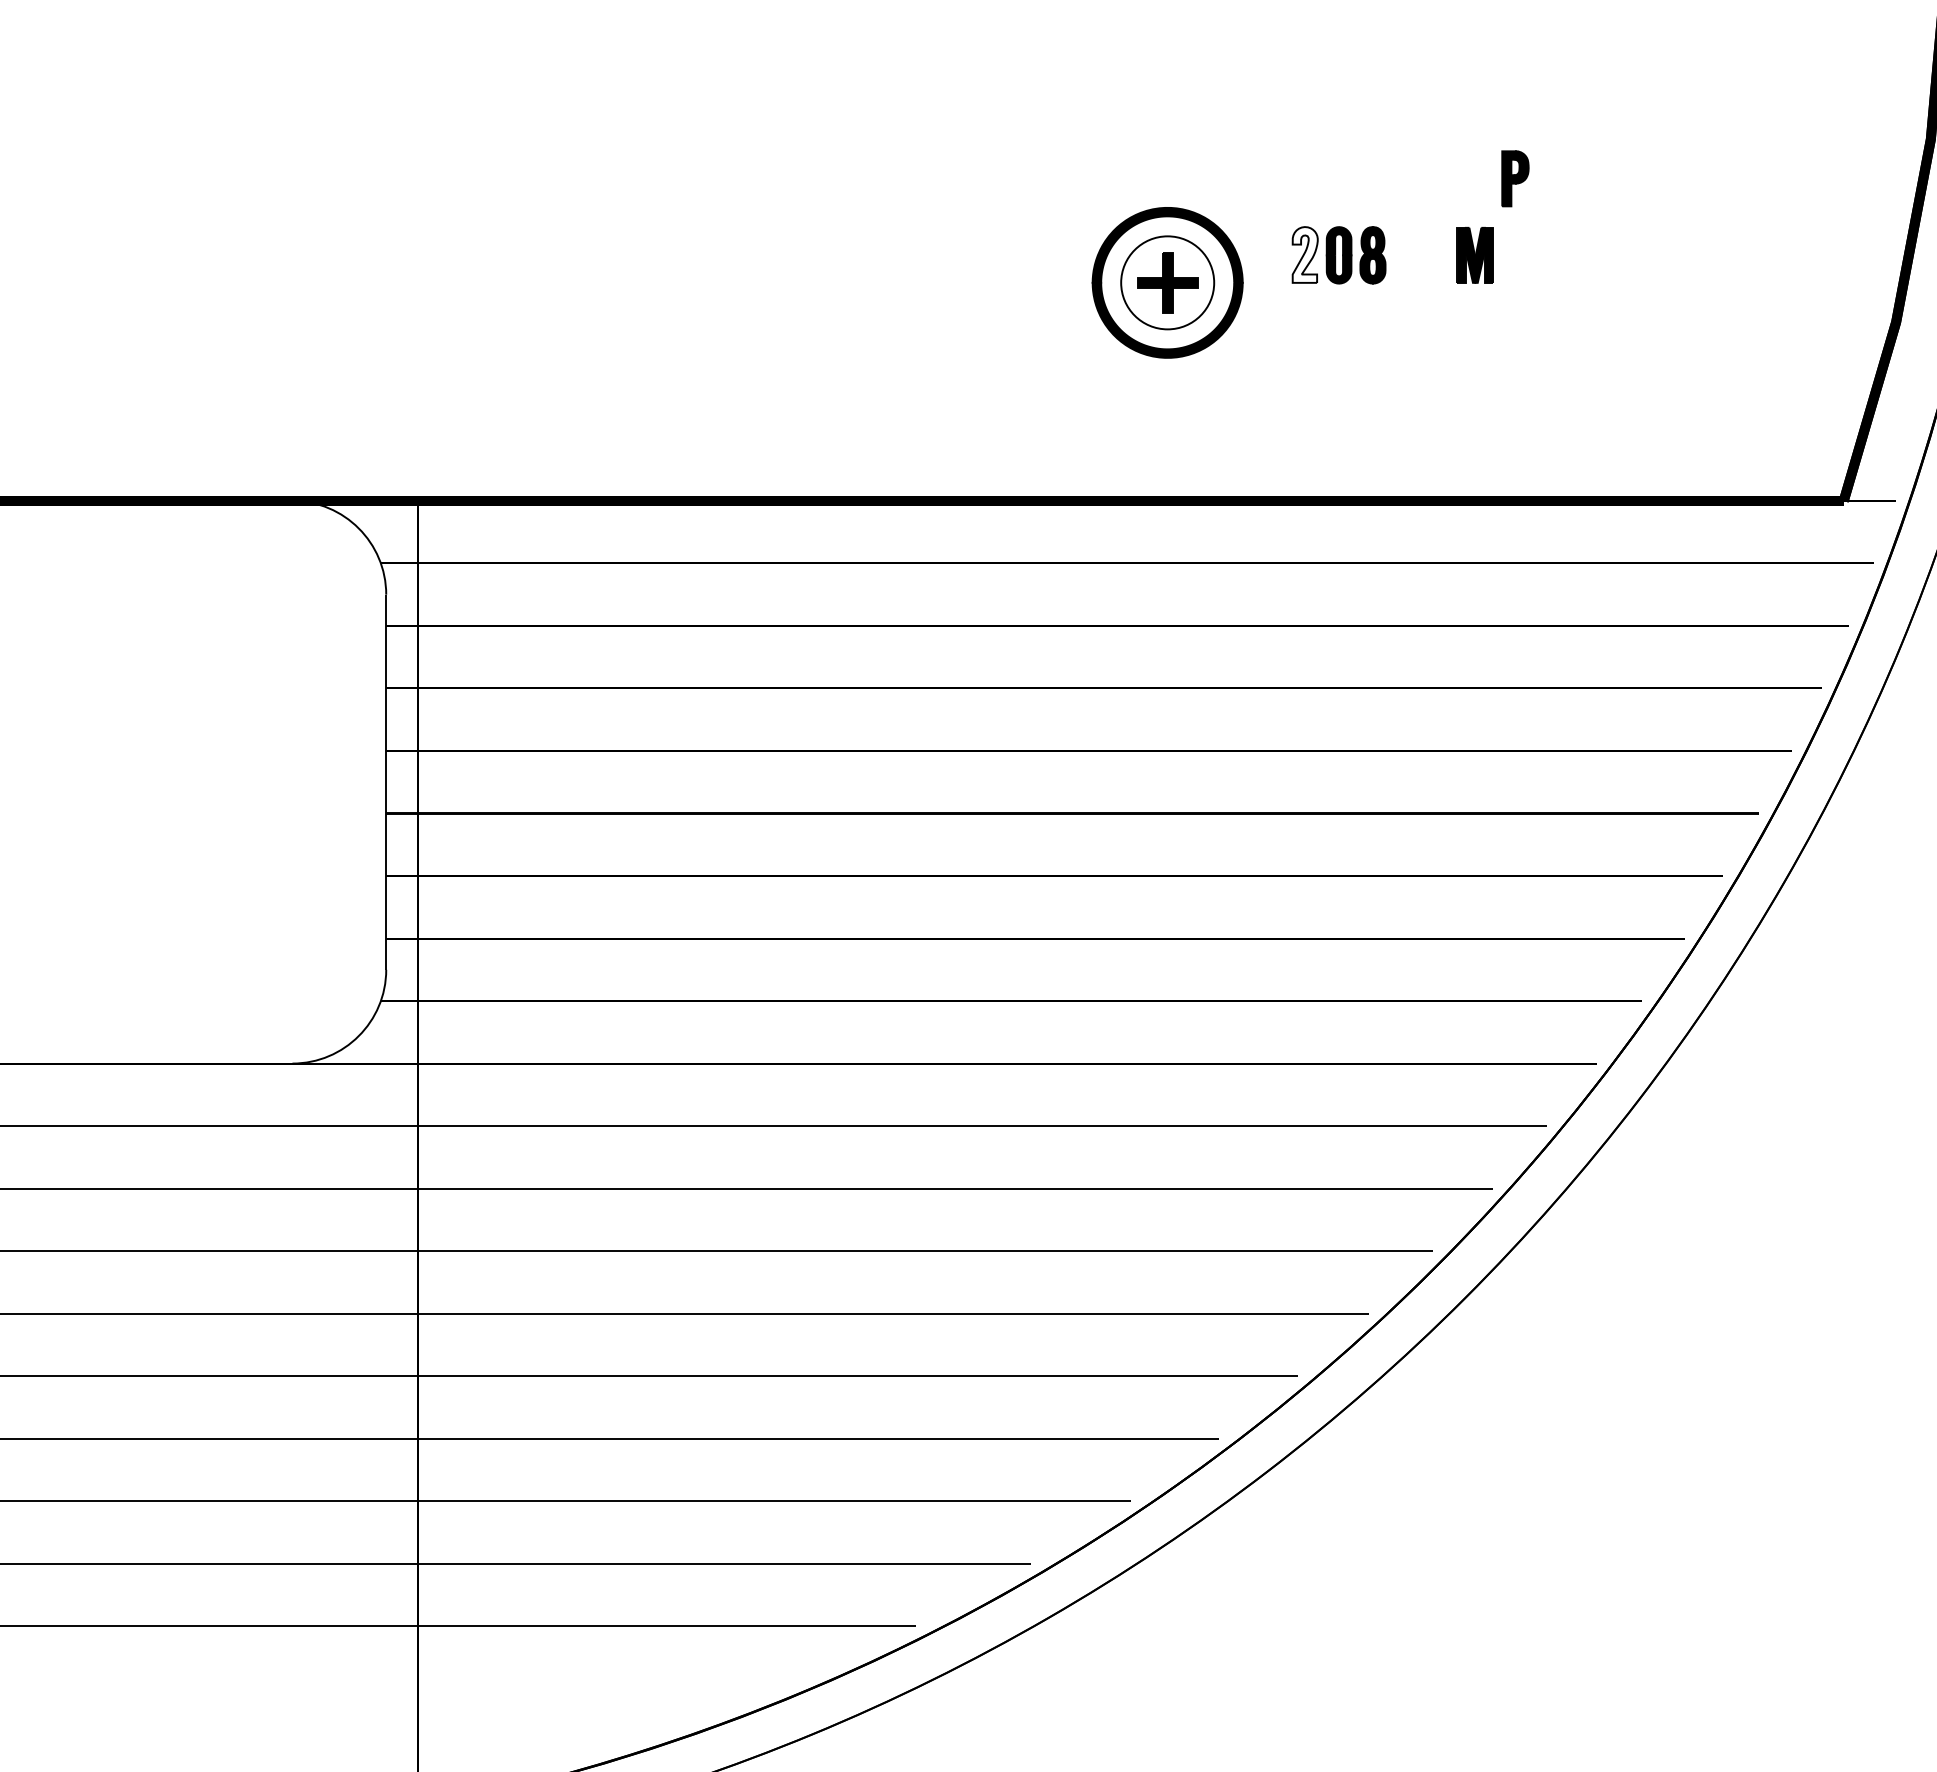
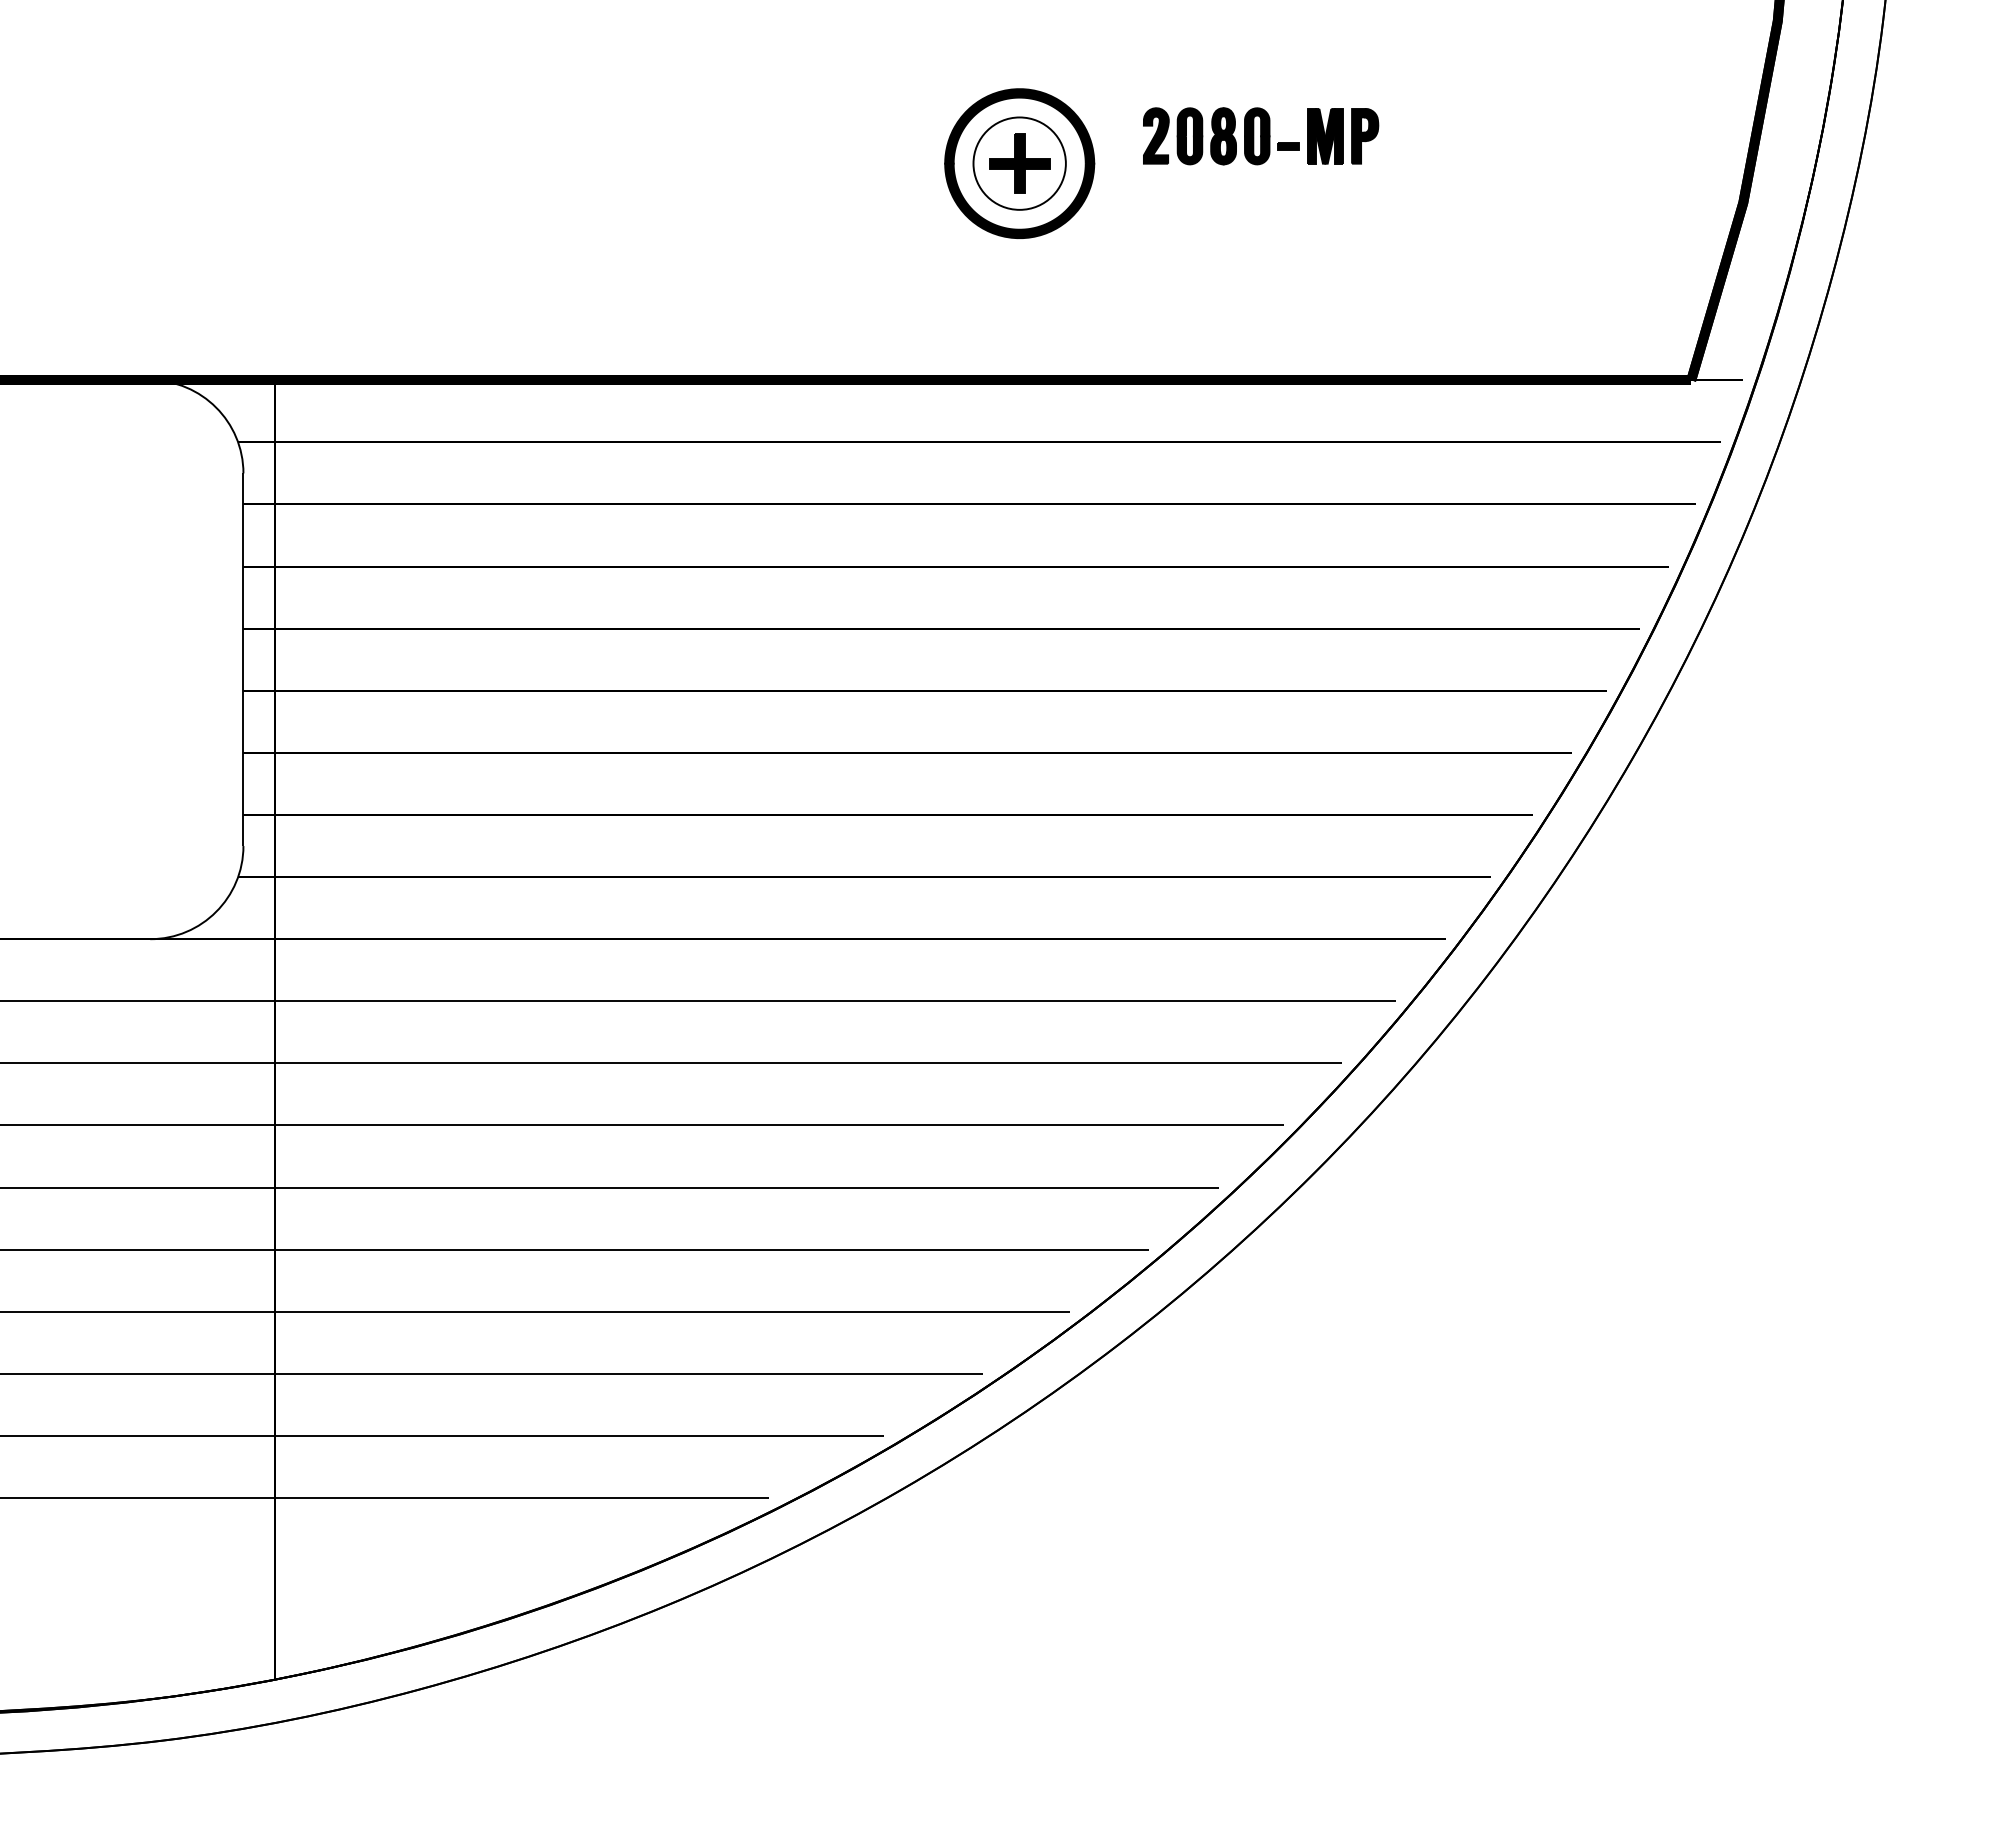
part: (1515, 179) -> (1365, 136), moved
fill: (1304, 254) -> (1155, 135), added
part: (1421, 255) -> (1271, 136), added

